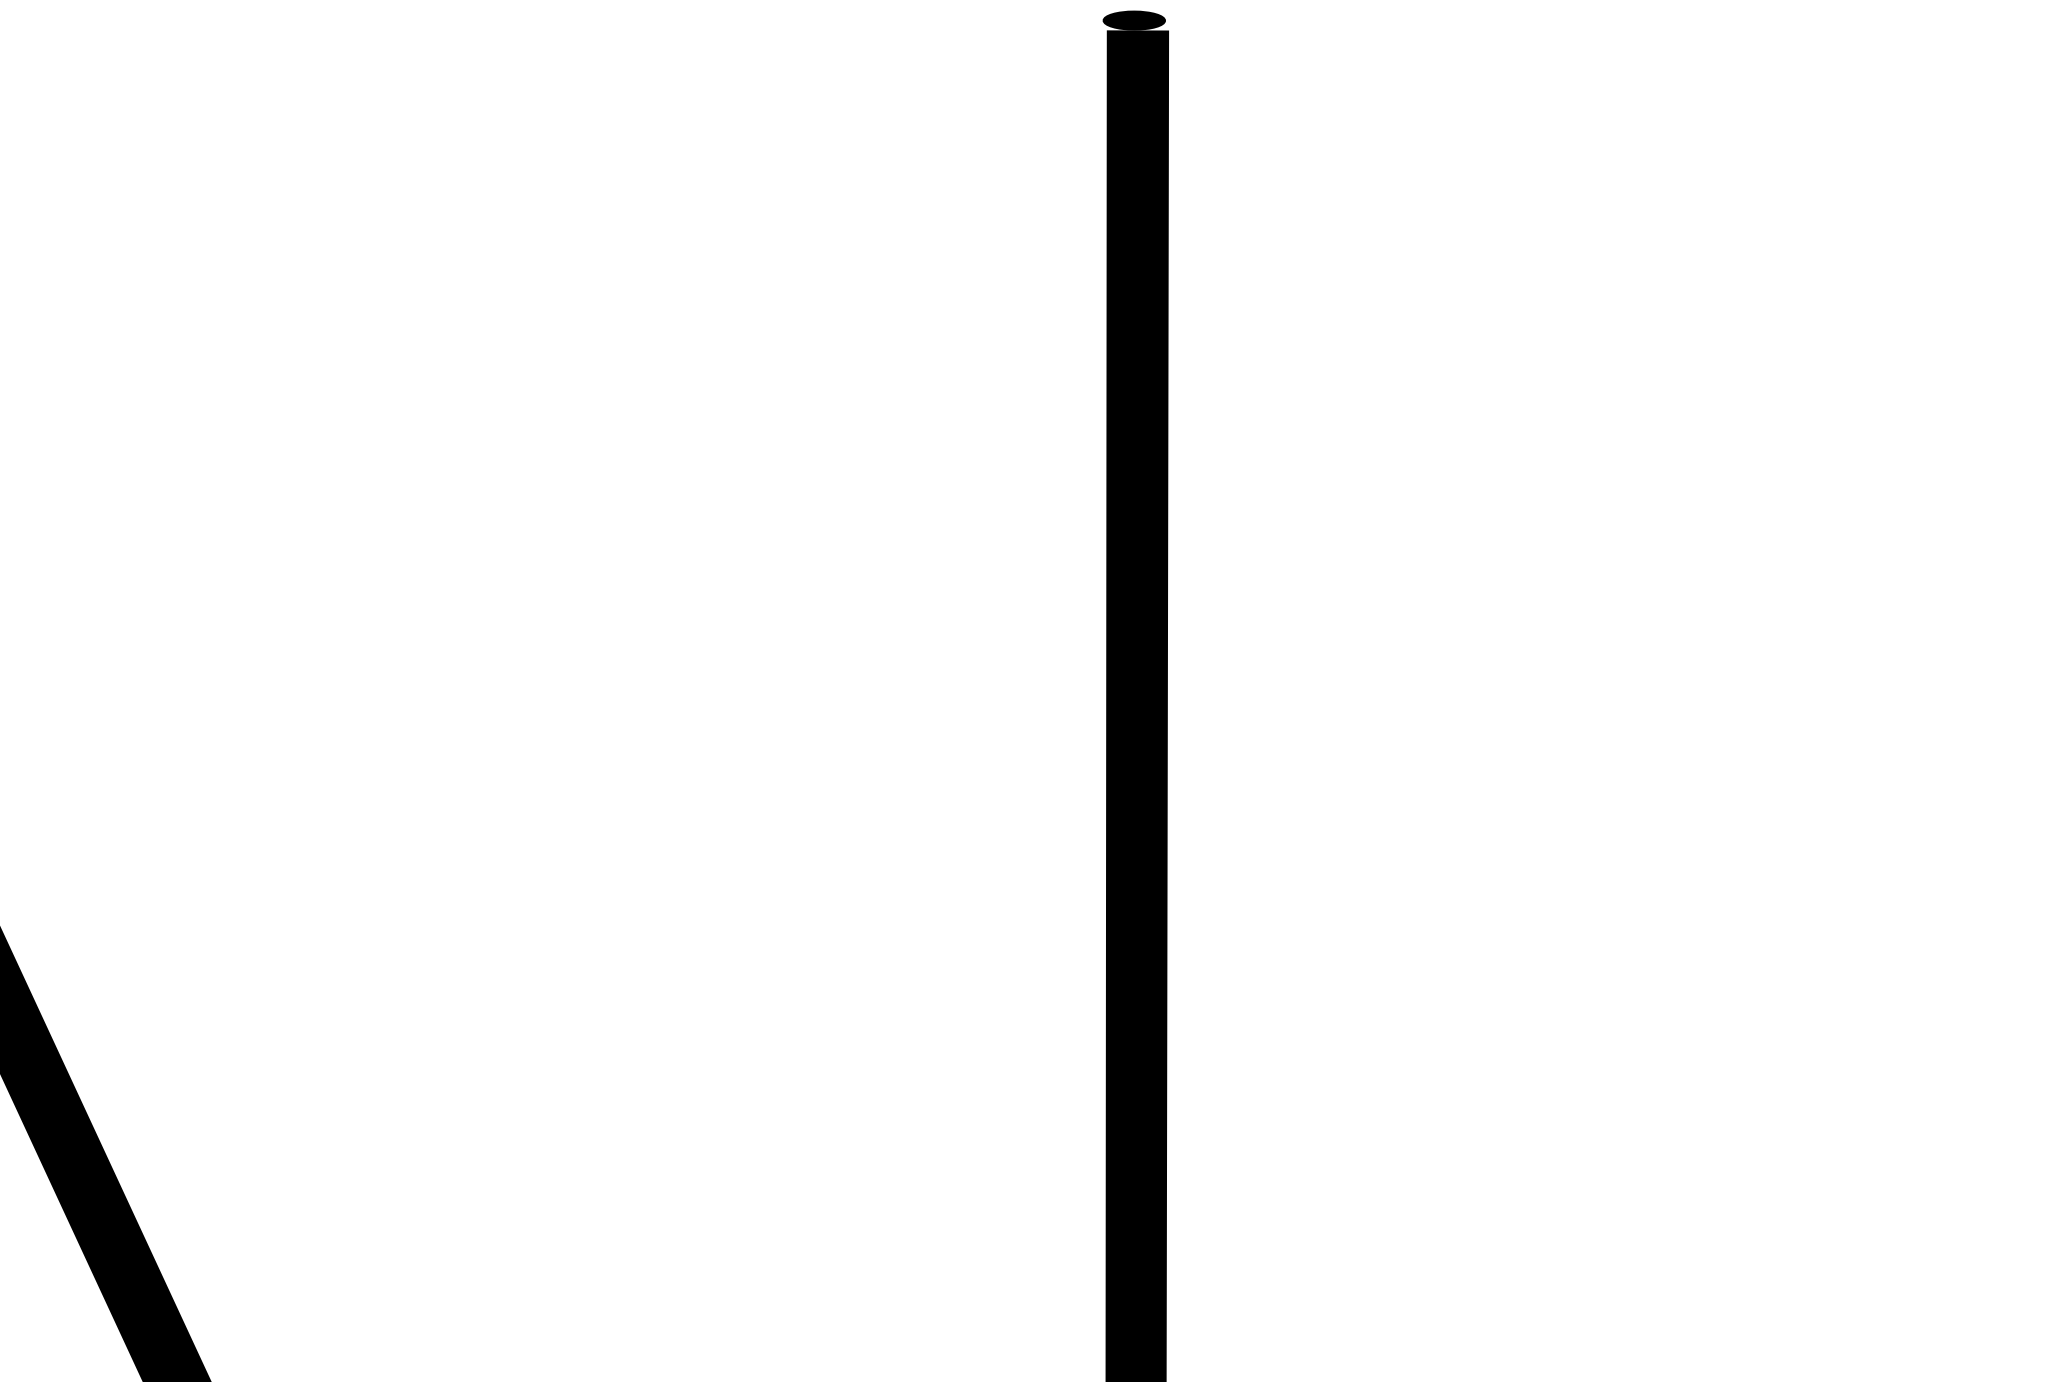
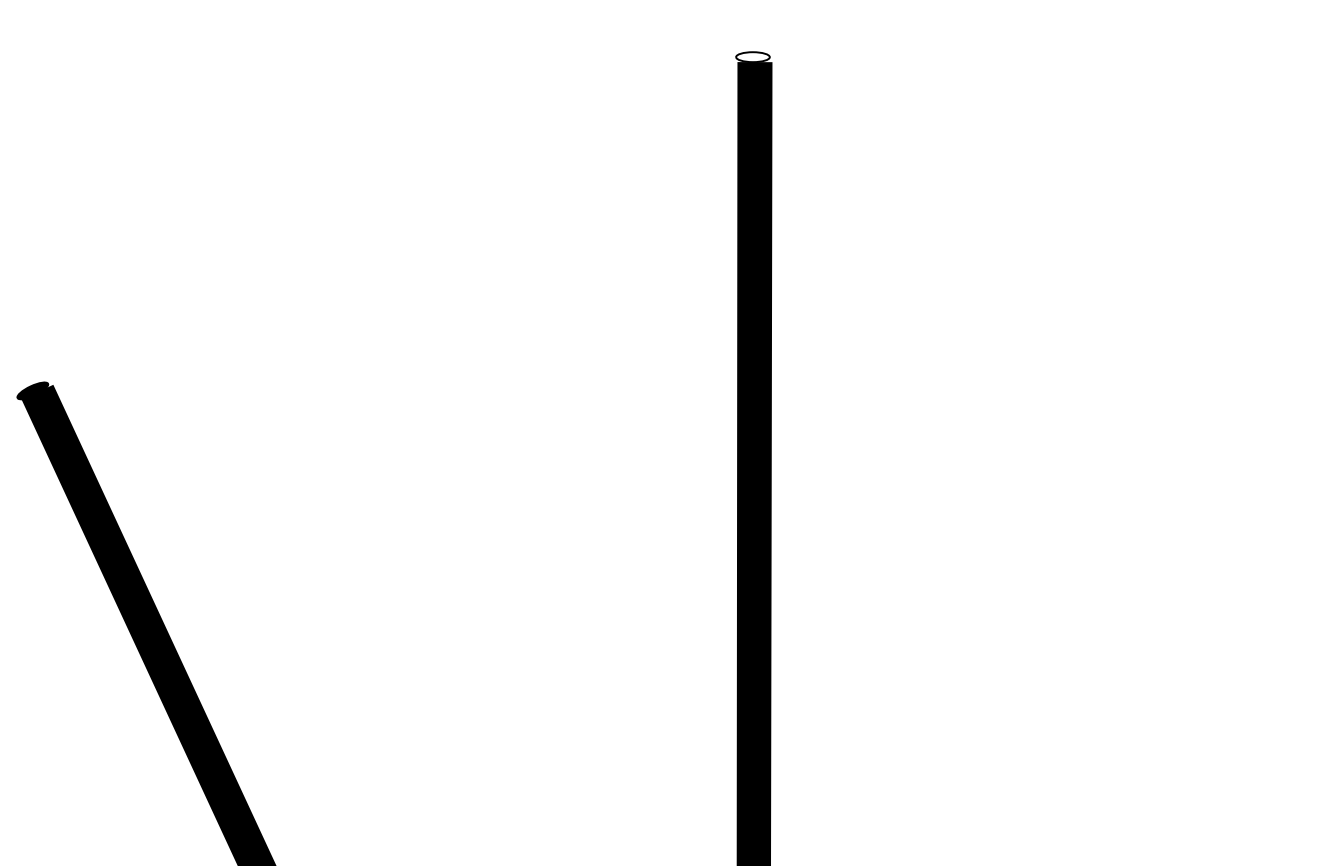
fill: (1133, 21) -> (752, 57), removed

